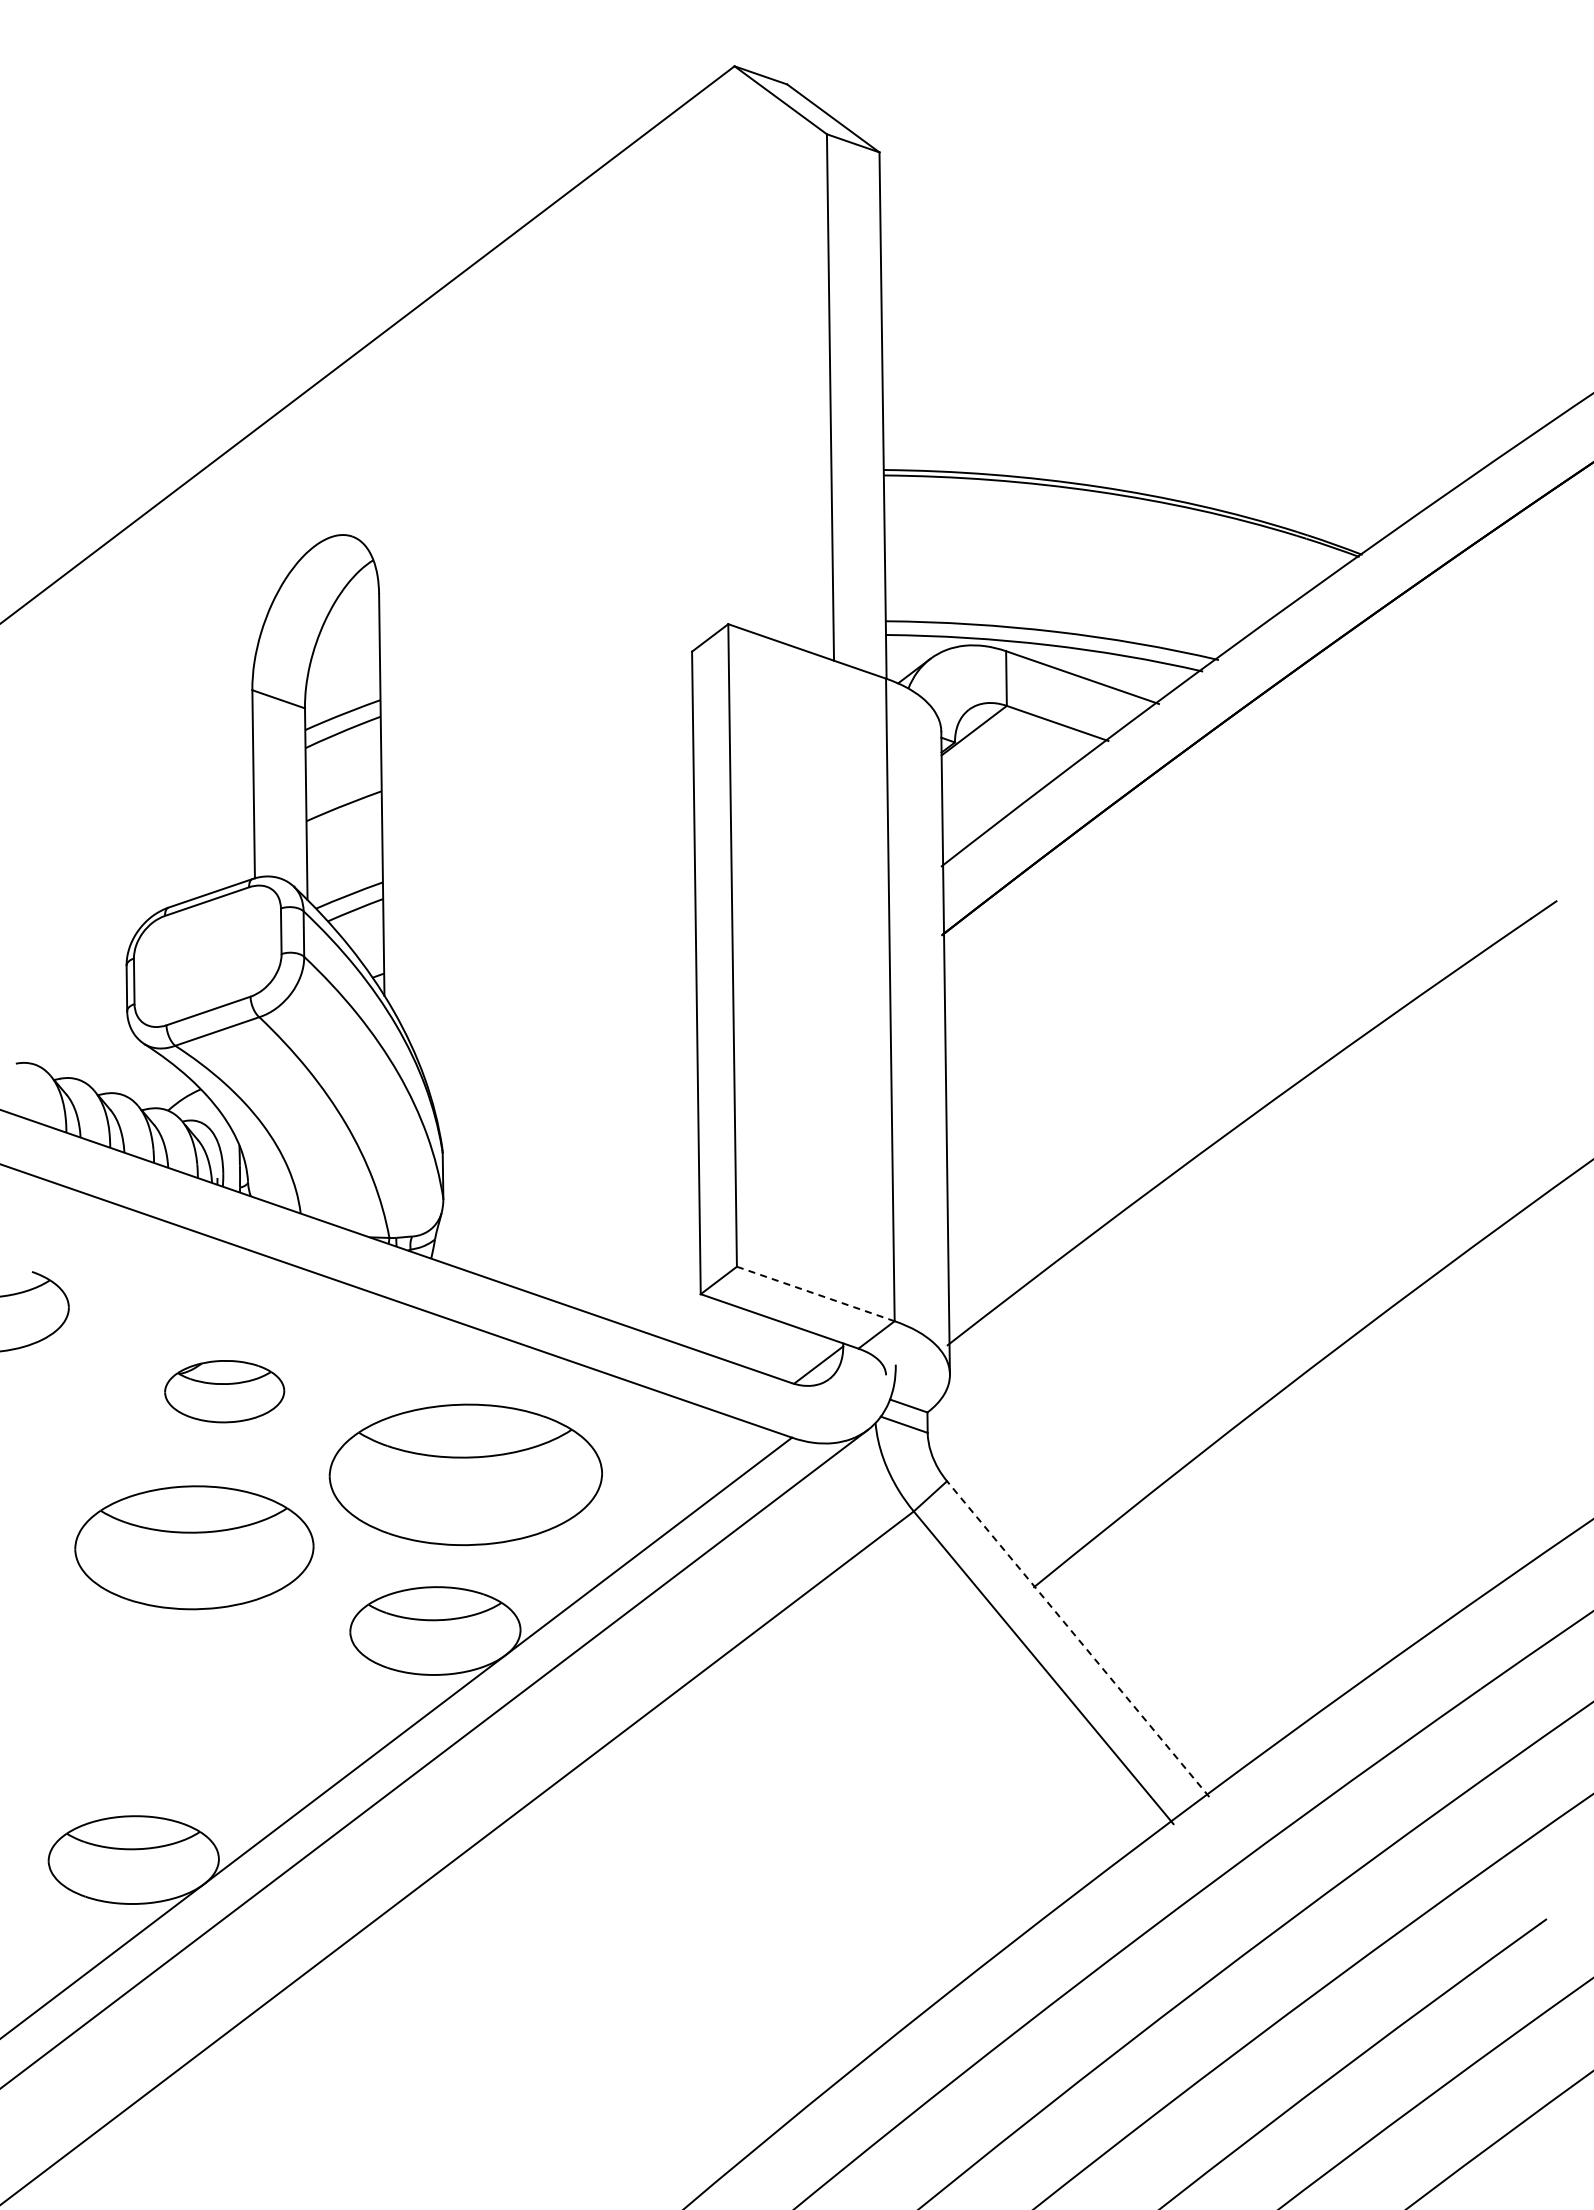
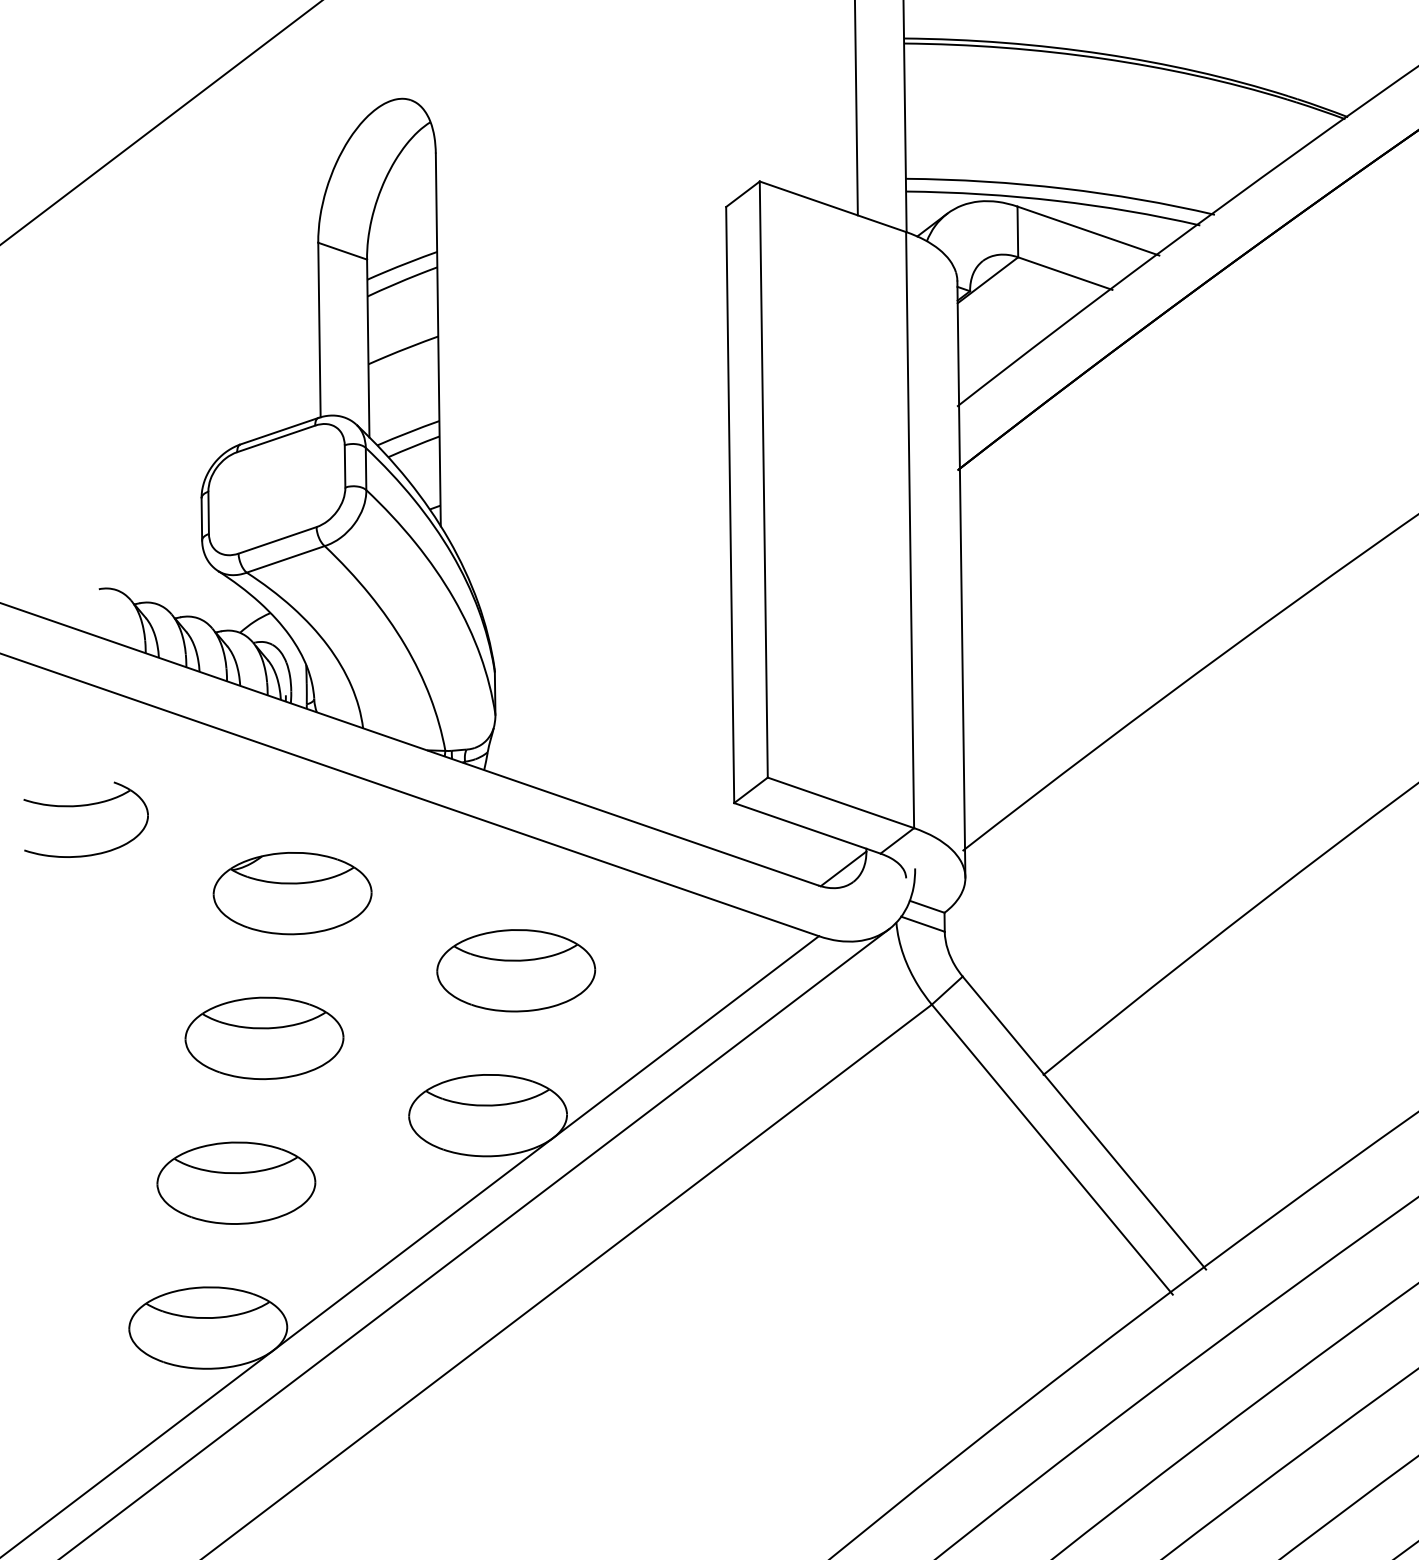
line: (816, 1294) -> (841, 803), dashed -> solid
part: (224, 1391) -> (292, 893), size x1.43
part: (465, 1474) -> (515, 970), size x0.62
part: (194, 1547) -> (264, 1038), size x0.71
line: (1077, 1638) -> (1083, 1122), dashed -> solid
part: (164, 1703) -> (236, 1182), added

